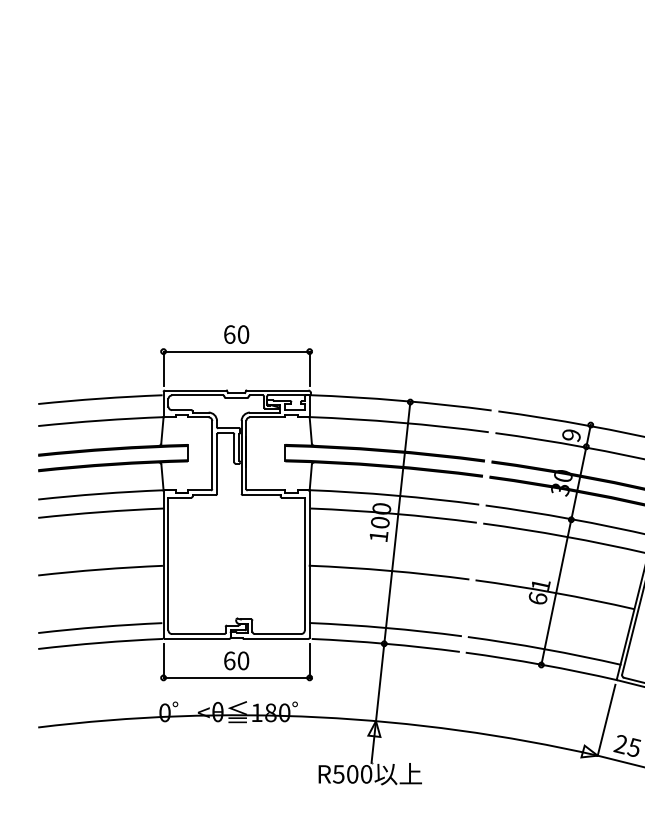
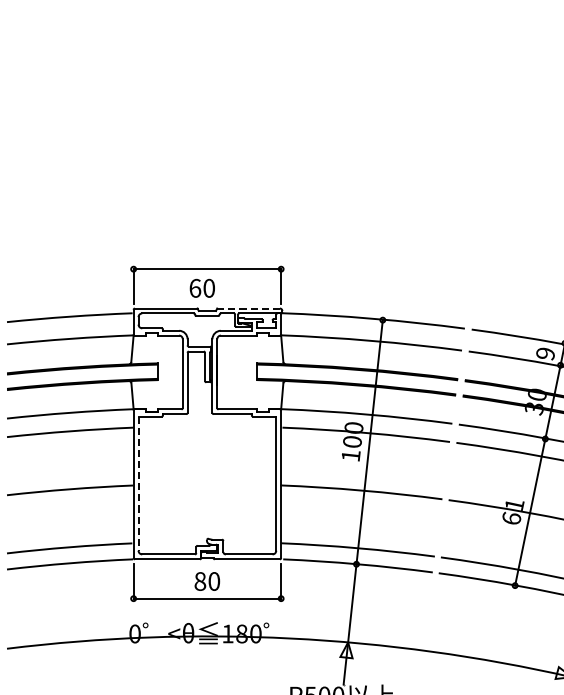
text: (236, 334) -> (202, 288), moved
line: (277, 390) -> (248, 308), solid -> dashed
line: (168, 564) -> (138, 484), solid -> dashed
text: (229, 660) -> (200, 581), 60 -> 80

